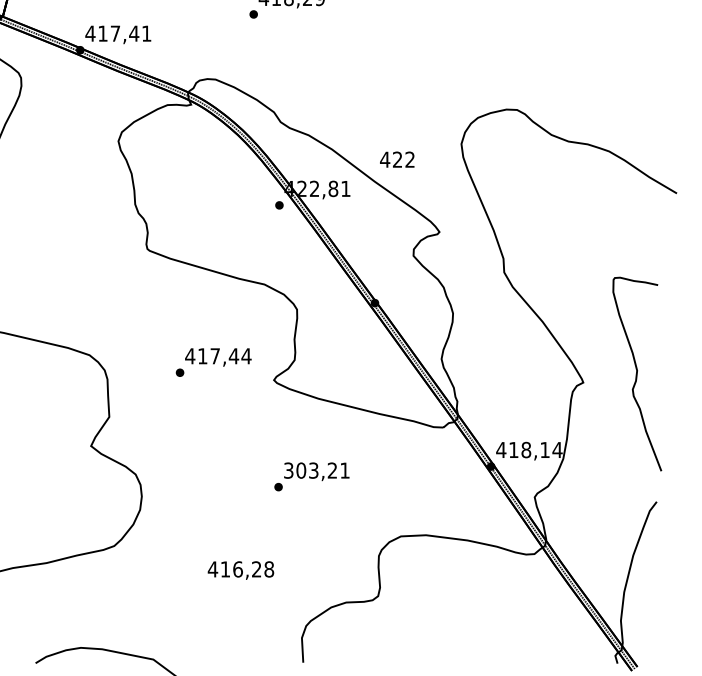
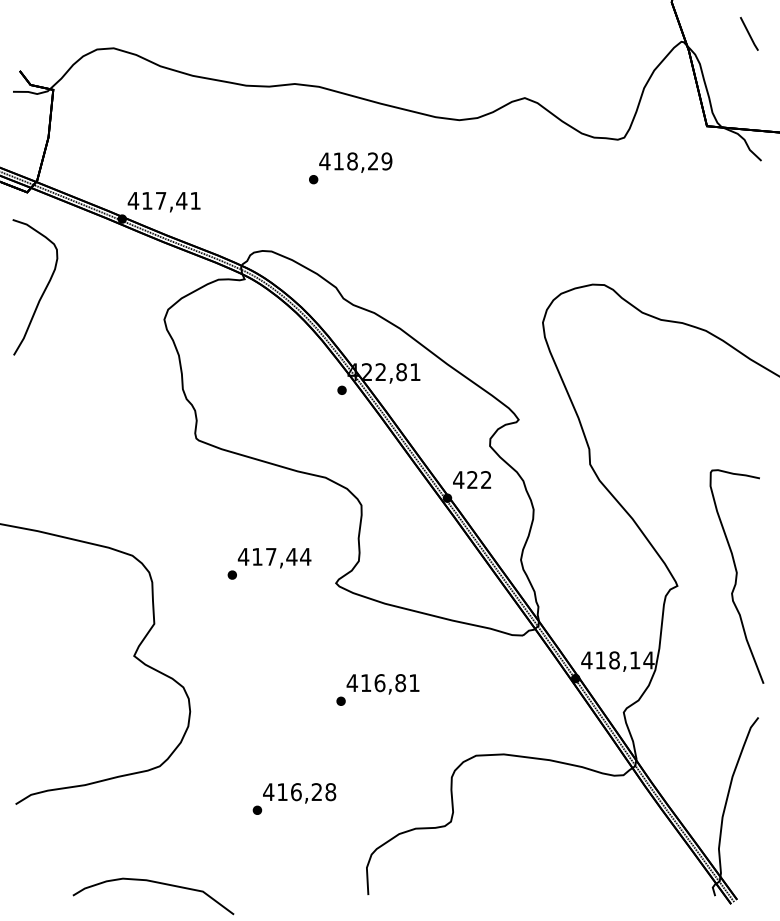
text: (397, 159) -> (472, 479), moved
text: (309, 470) -> (375, 683), 303,21 -> 416,81
part: (202, 585) -> (257, 809), added

